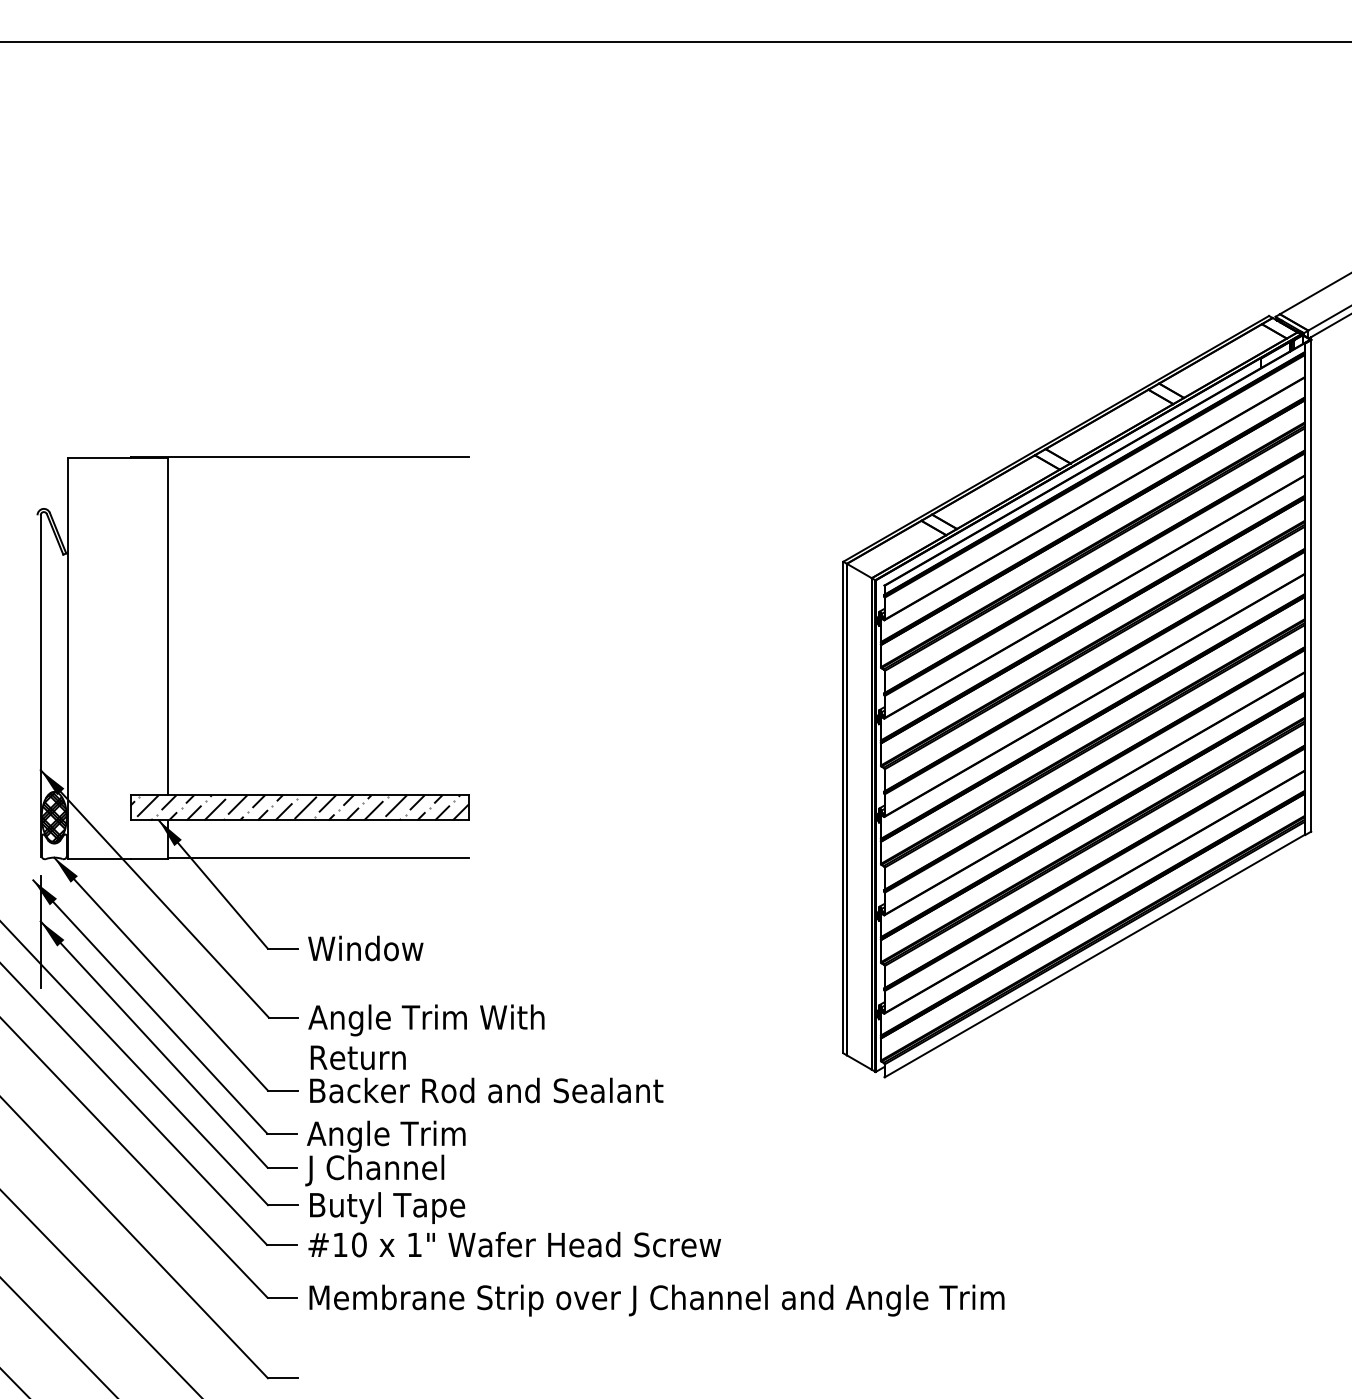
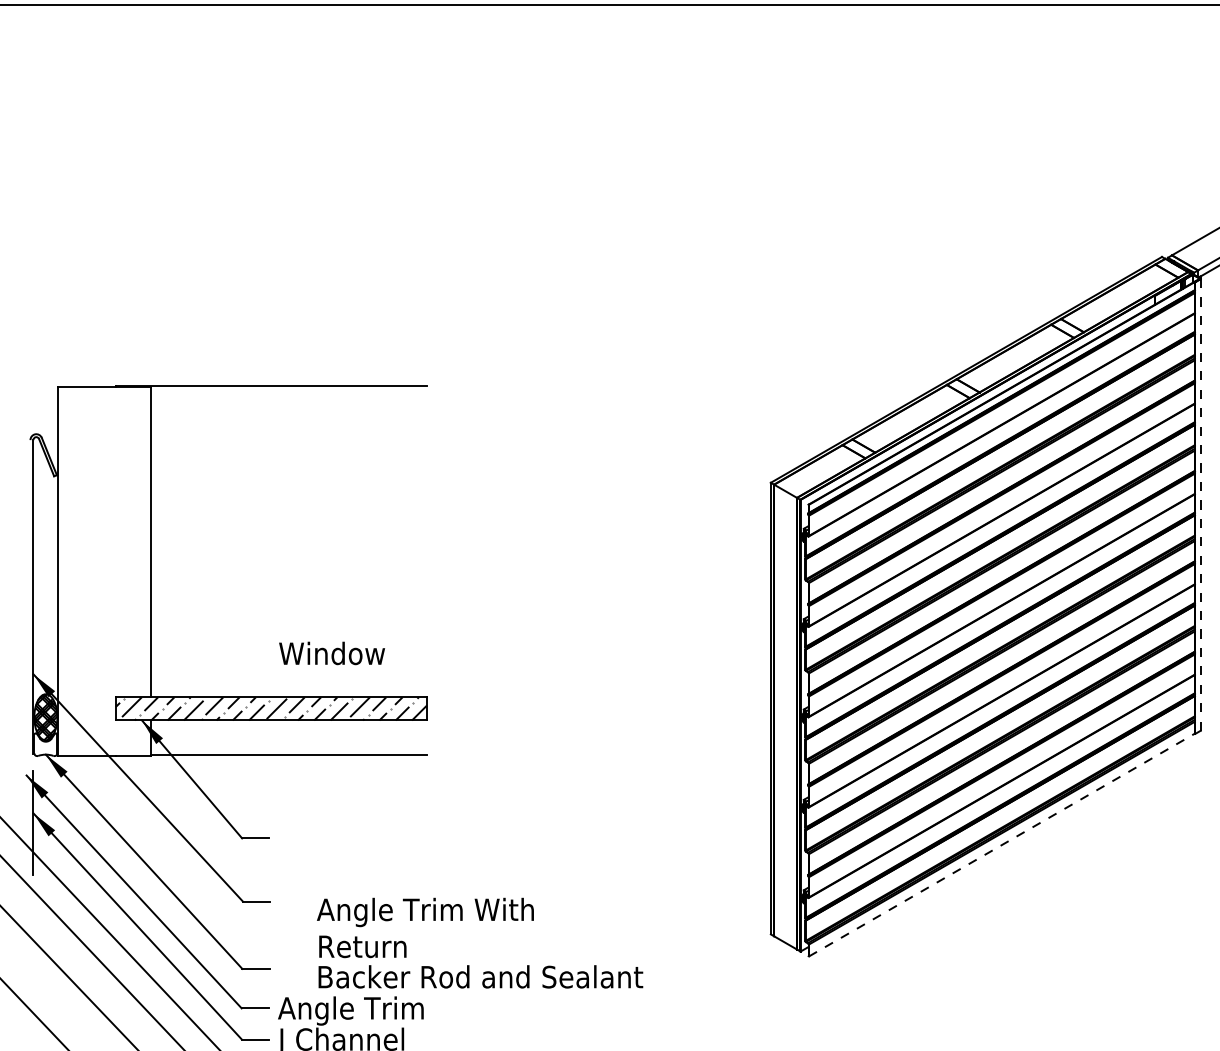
line: (1311, 585) -> (1200, 504), solid -> dashed
text: (365, 948) -> (331, 653), moved
line: (1095, 955) -> (1002, 844), solid -> dashed
text: (485, 1053) -> (479, 942), moved

